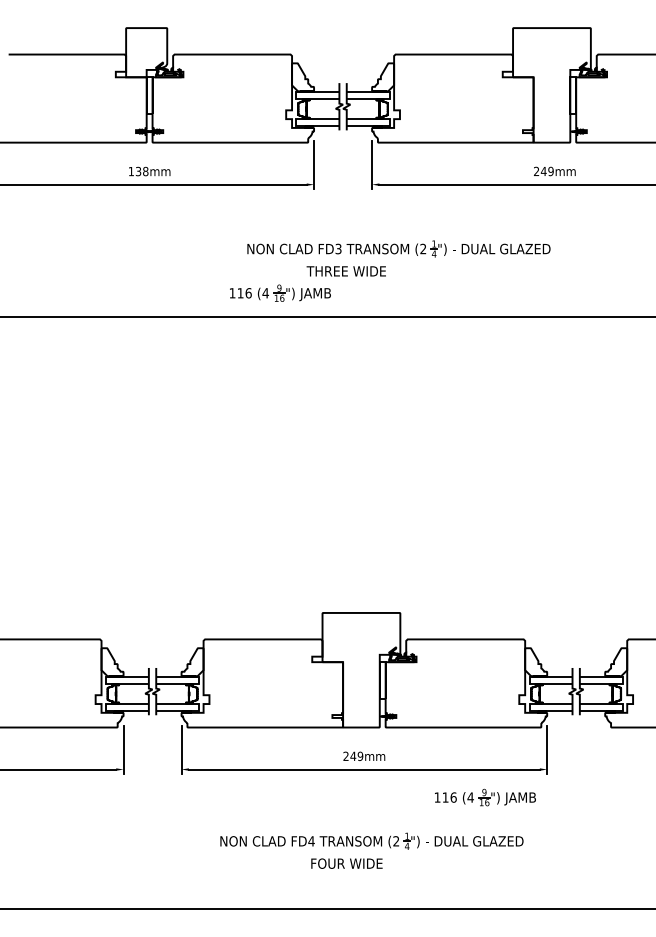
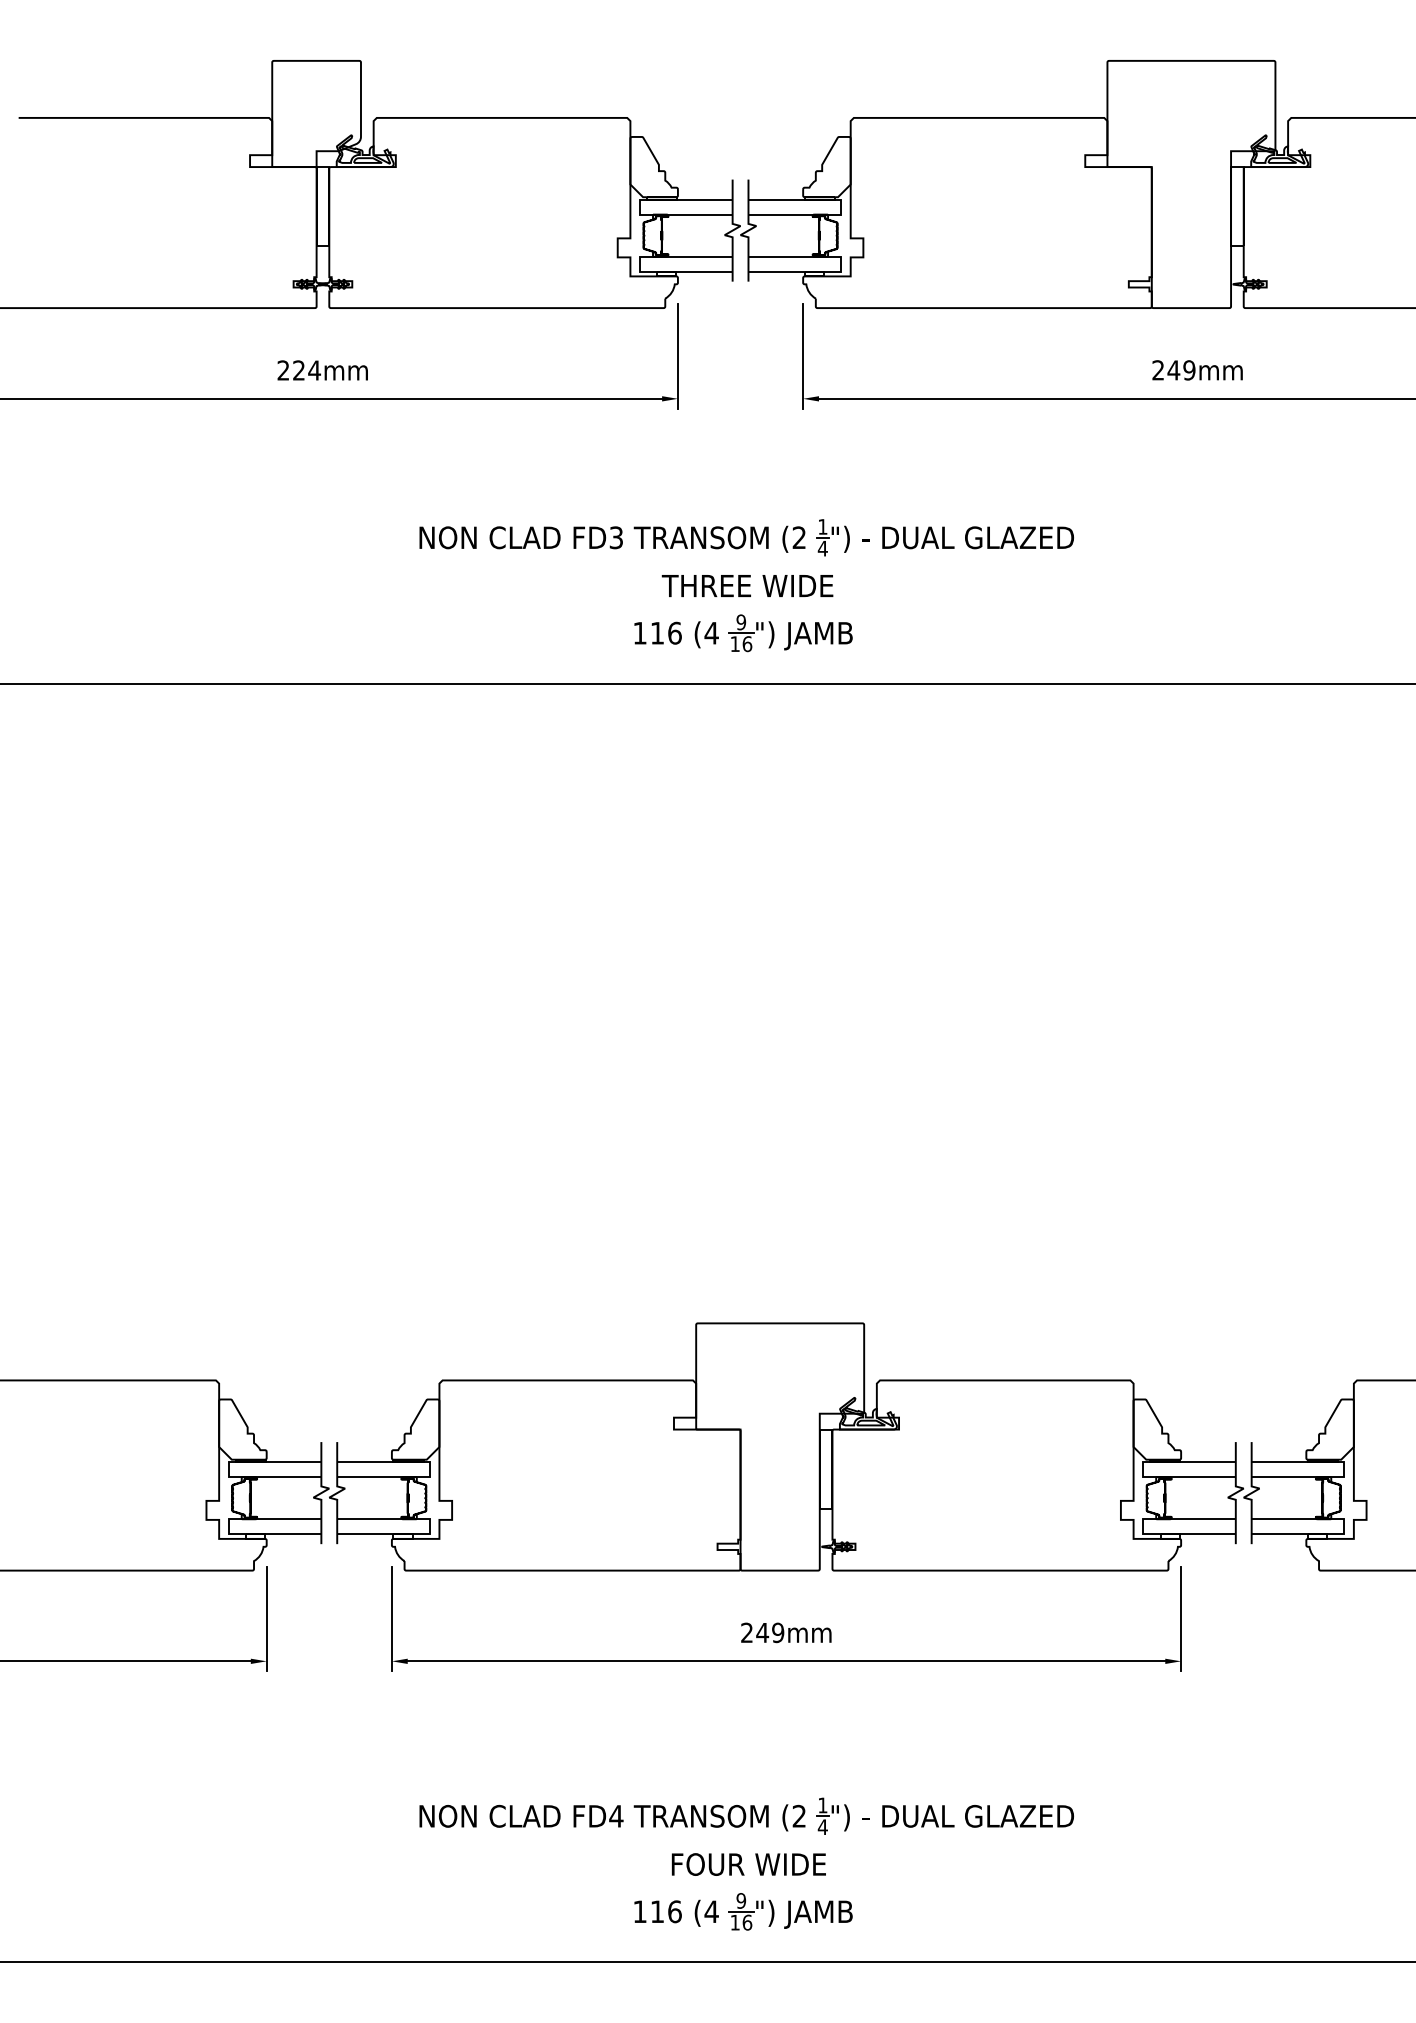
text: (138, 171) -> (298, 370), 138mm -> 224mm
part: (398, 248) -> (745, 536), moved
part: (280, 292) -> (743, 631), moved
part: (485, 797) -> (743, 1911), moved
part: (371, 840) -> (745, 1814), moved

